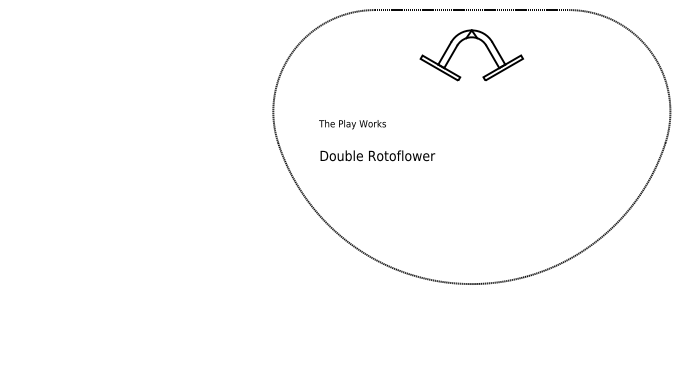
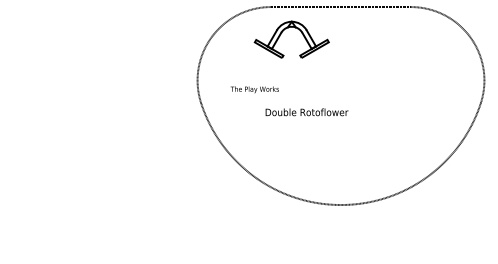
part: (457, 47) -> (281, 34), moved
text: (377, 155) -> (306, 112), moved

